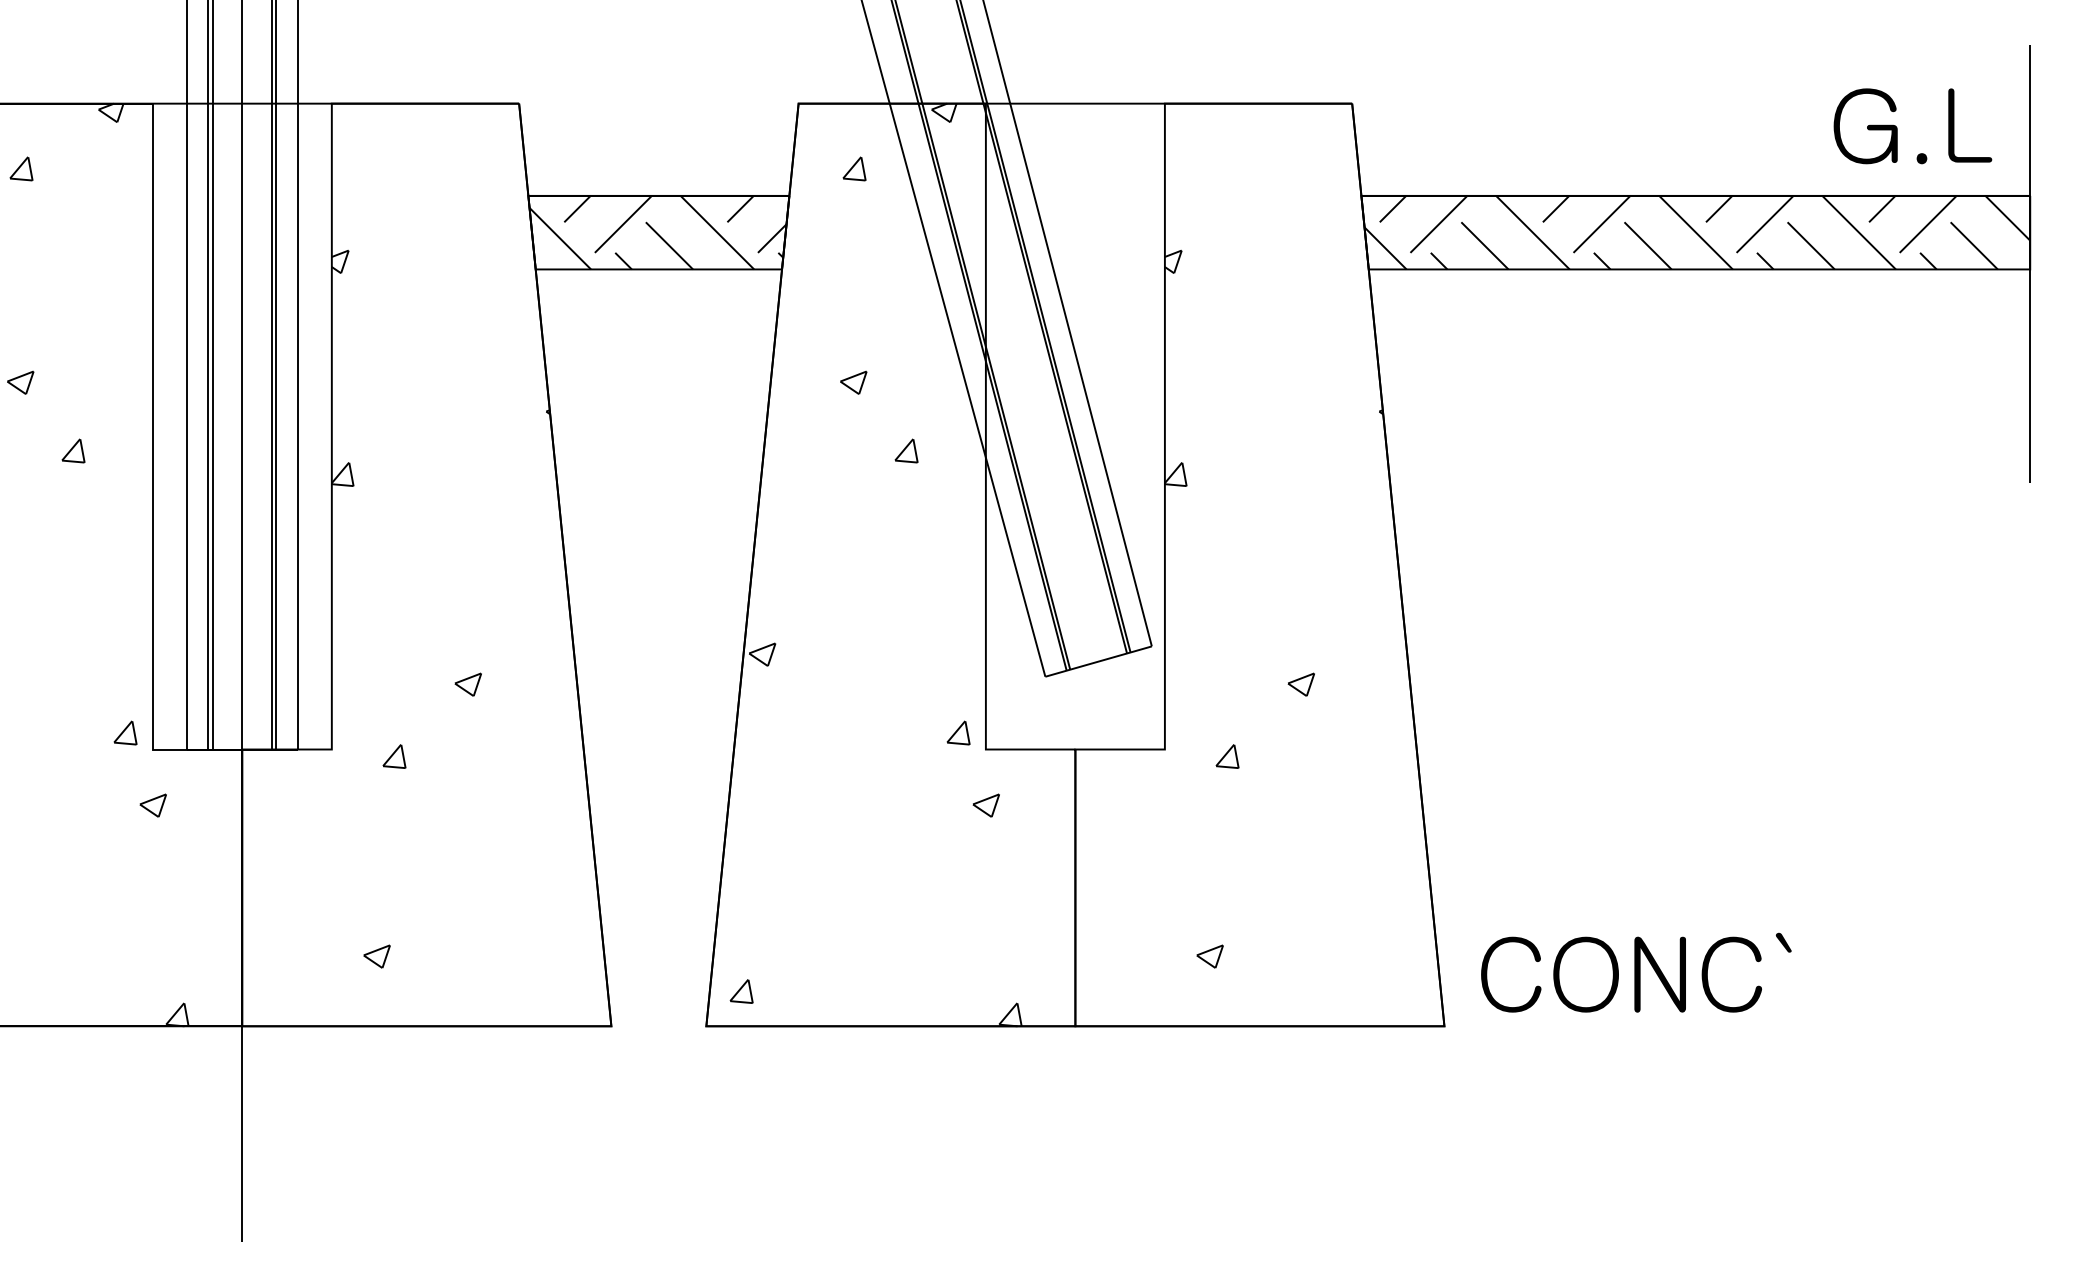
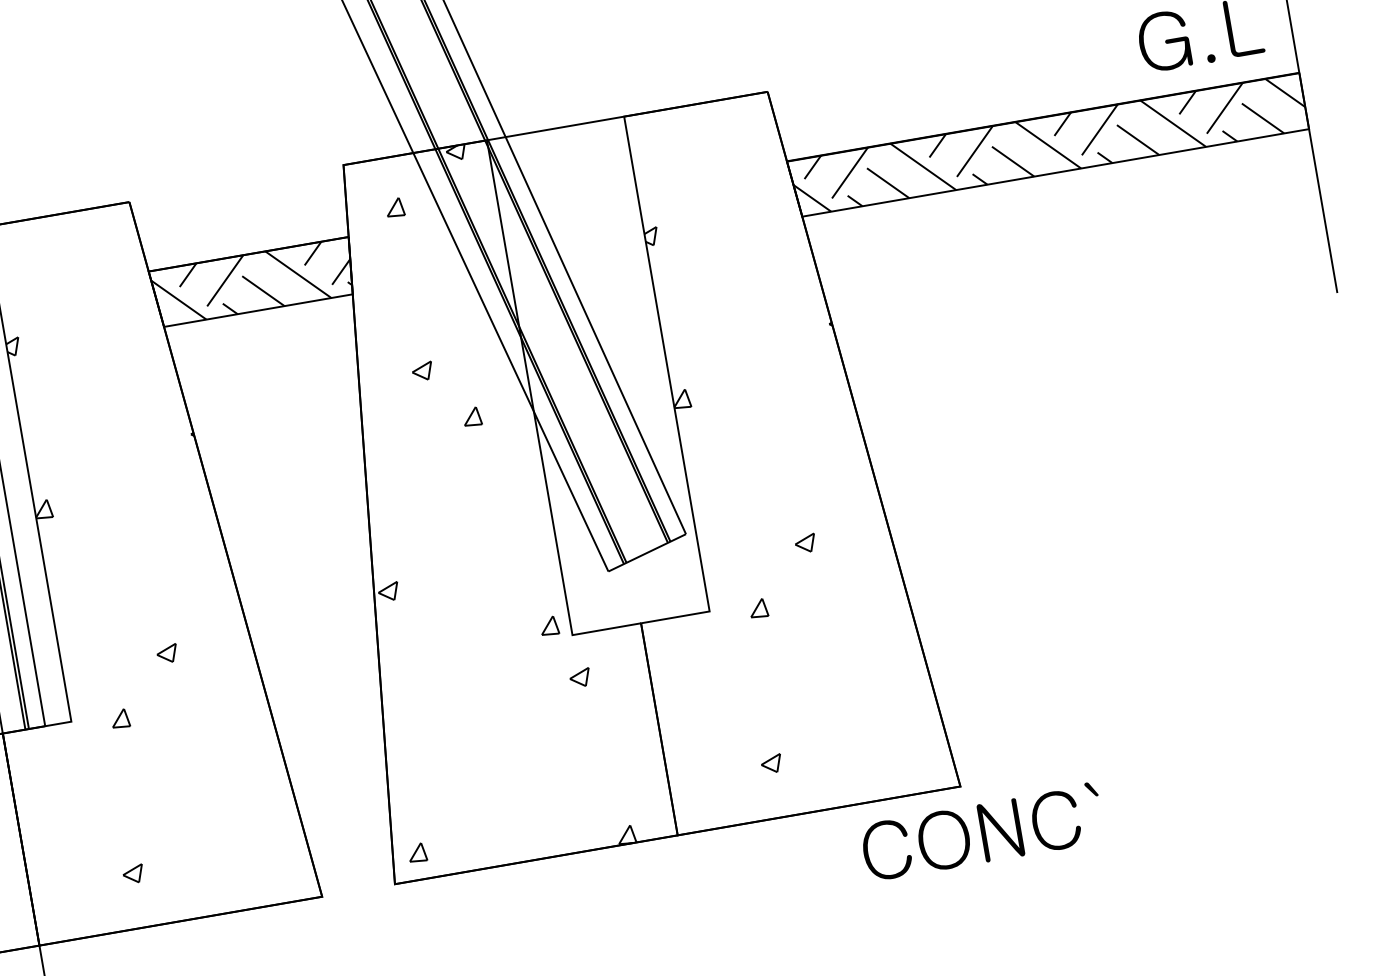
text: (1636, 972) -> (982, 831), moved

